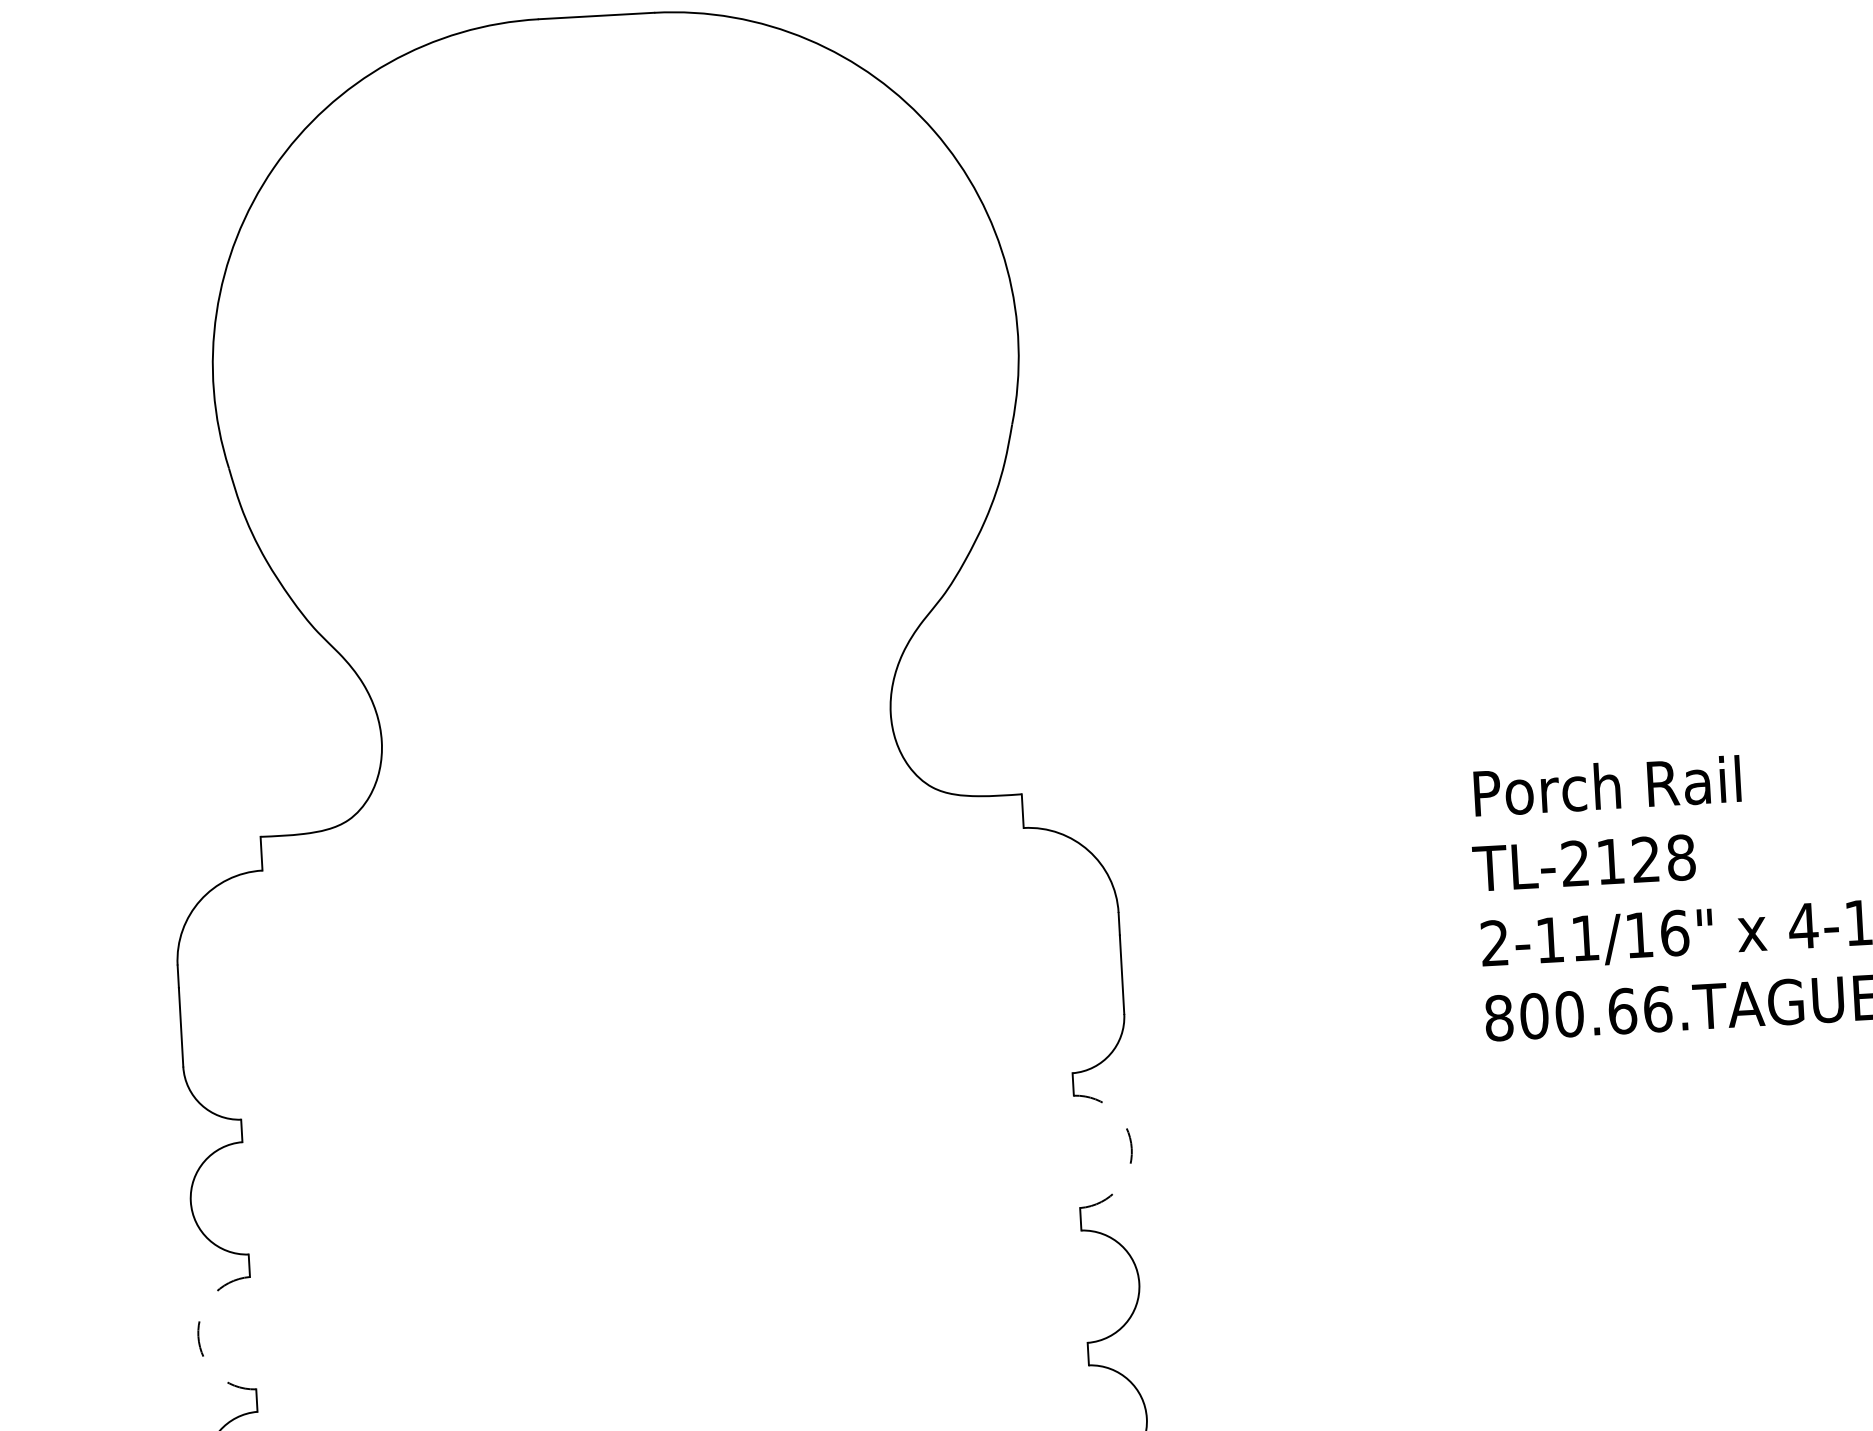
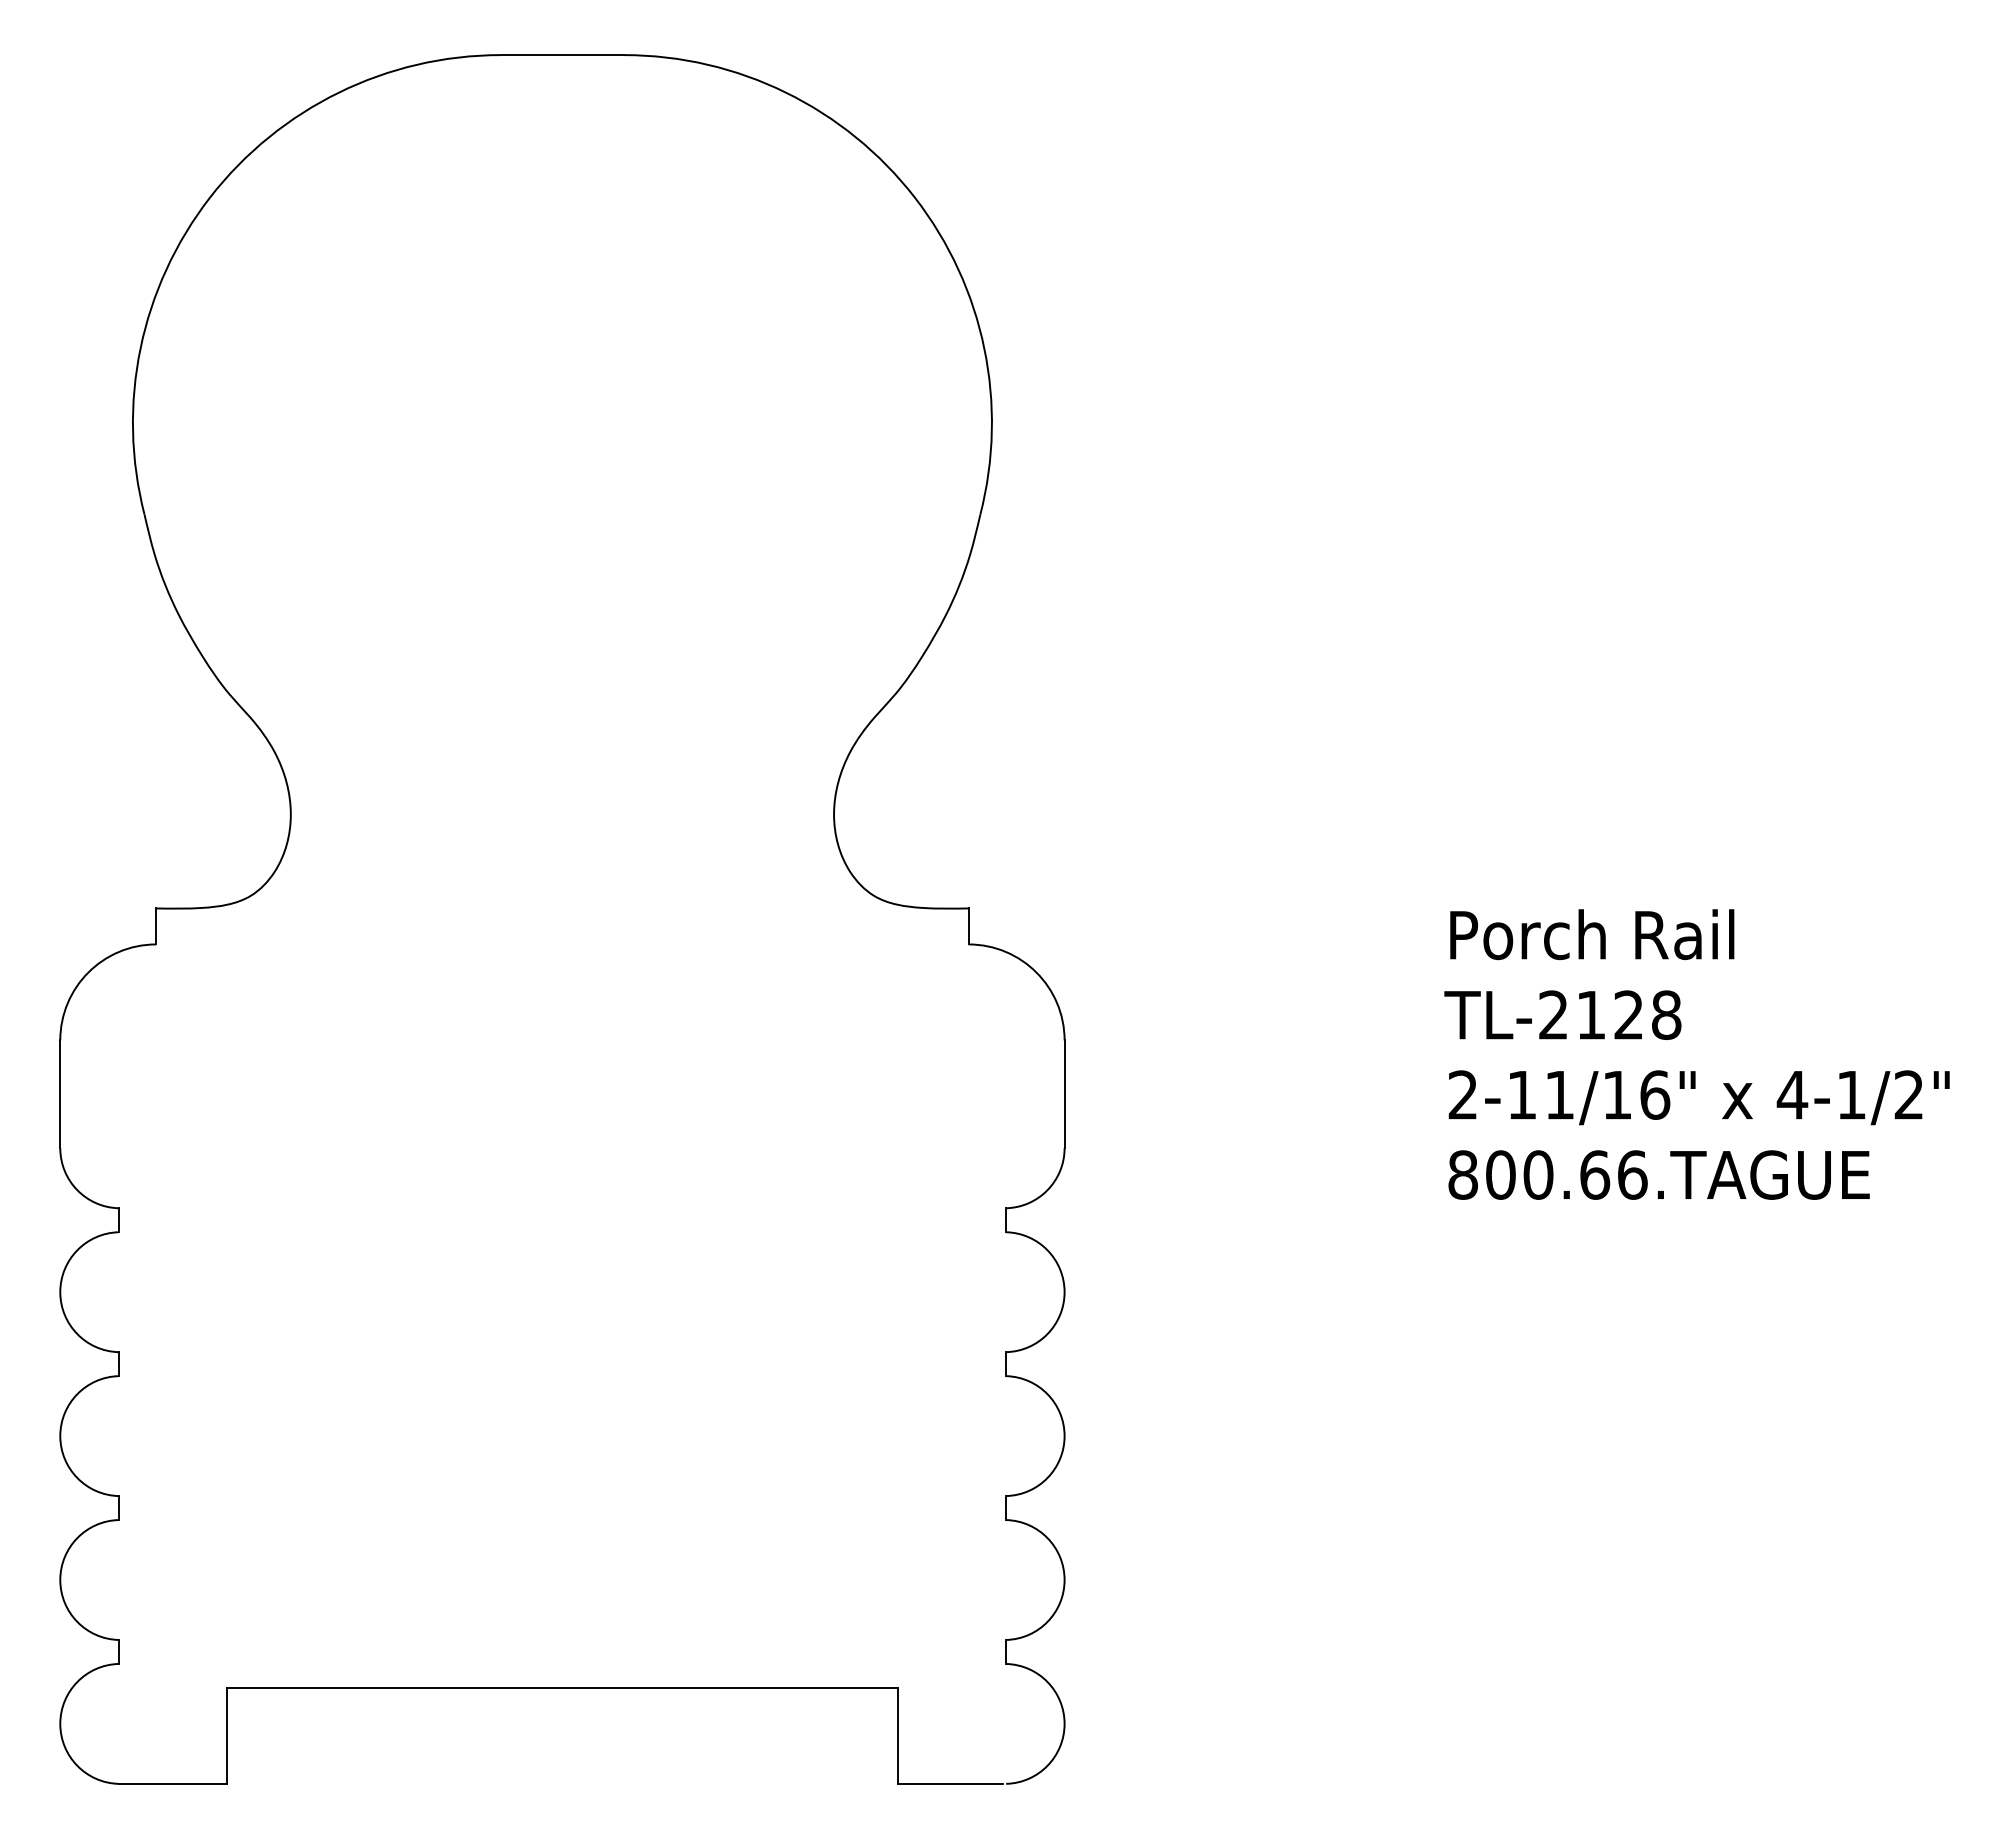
arc: (1131, 1149) -> (1064, 1292), dashed -> solid
arc: (198, 1336) -> (60, 1436), dashed -> solid

